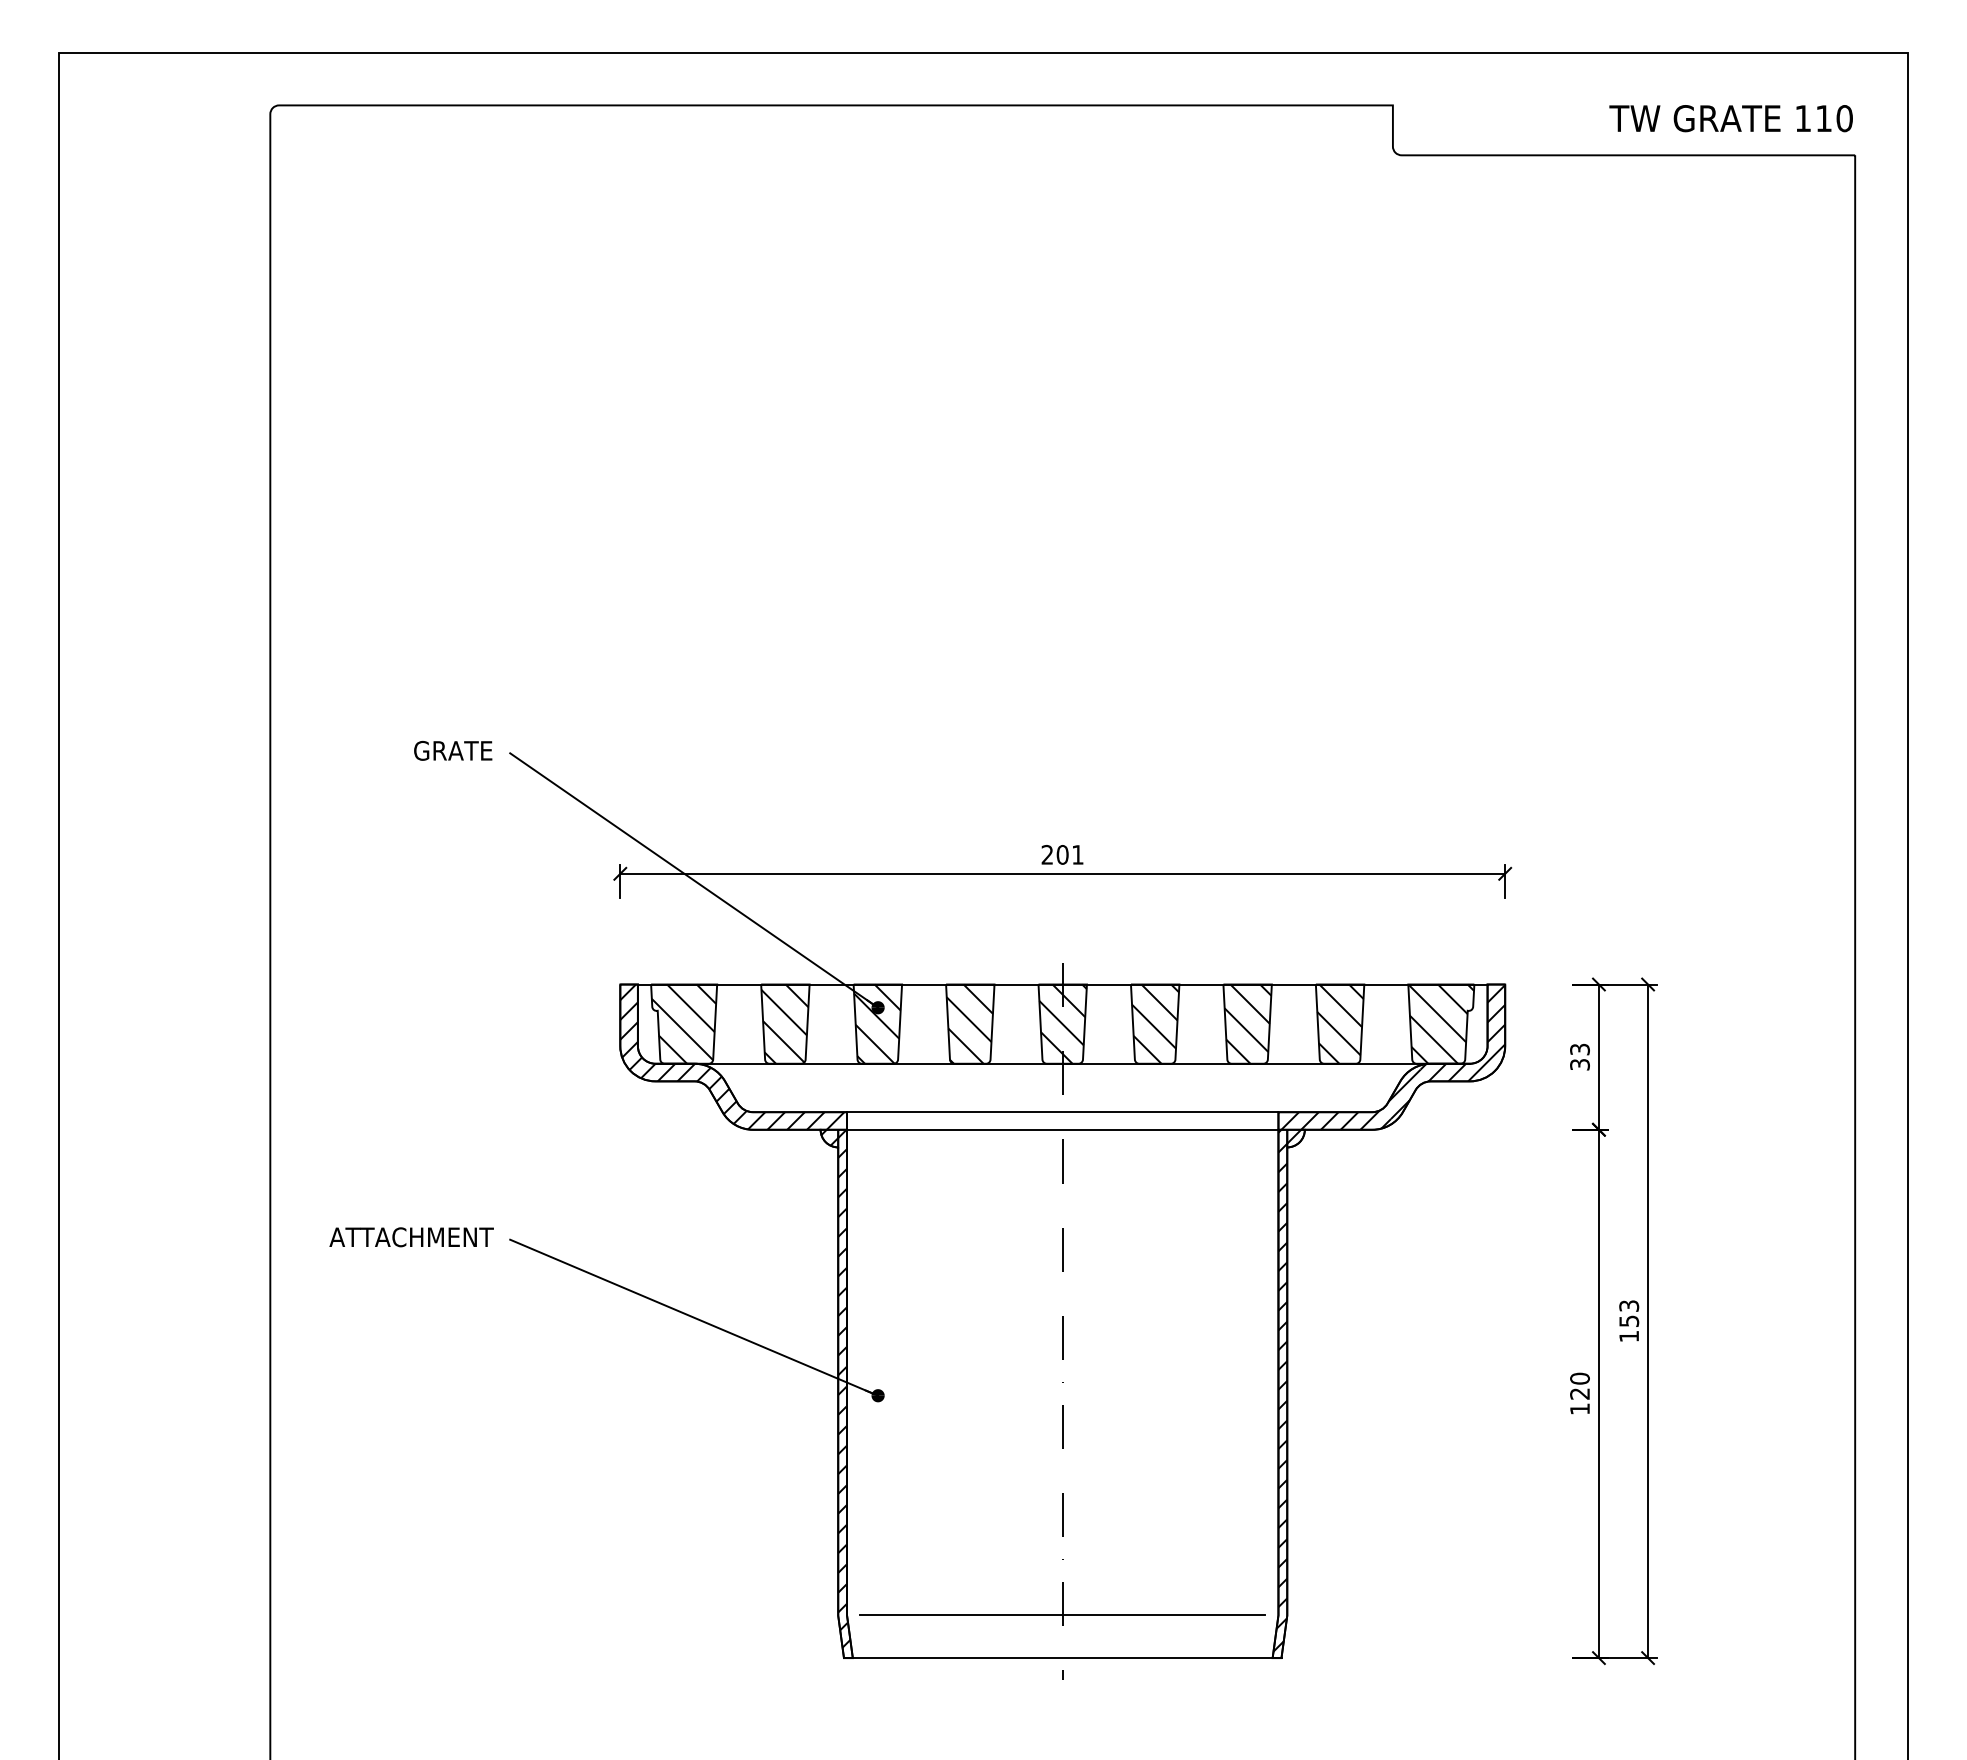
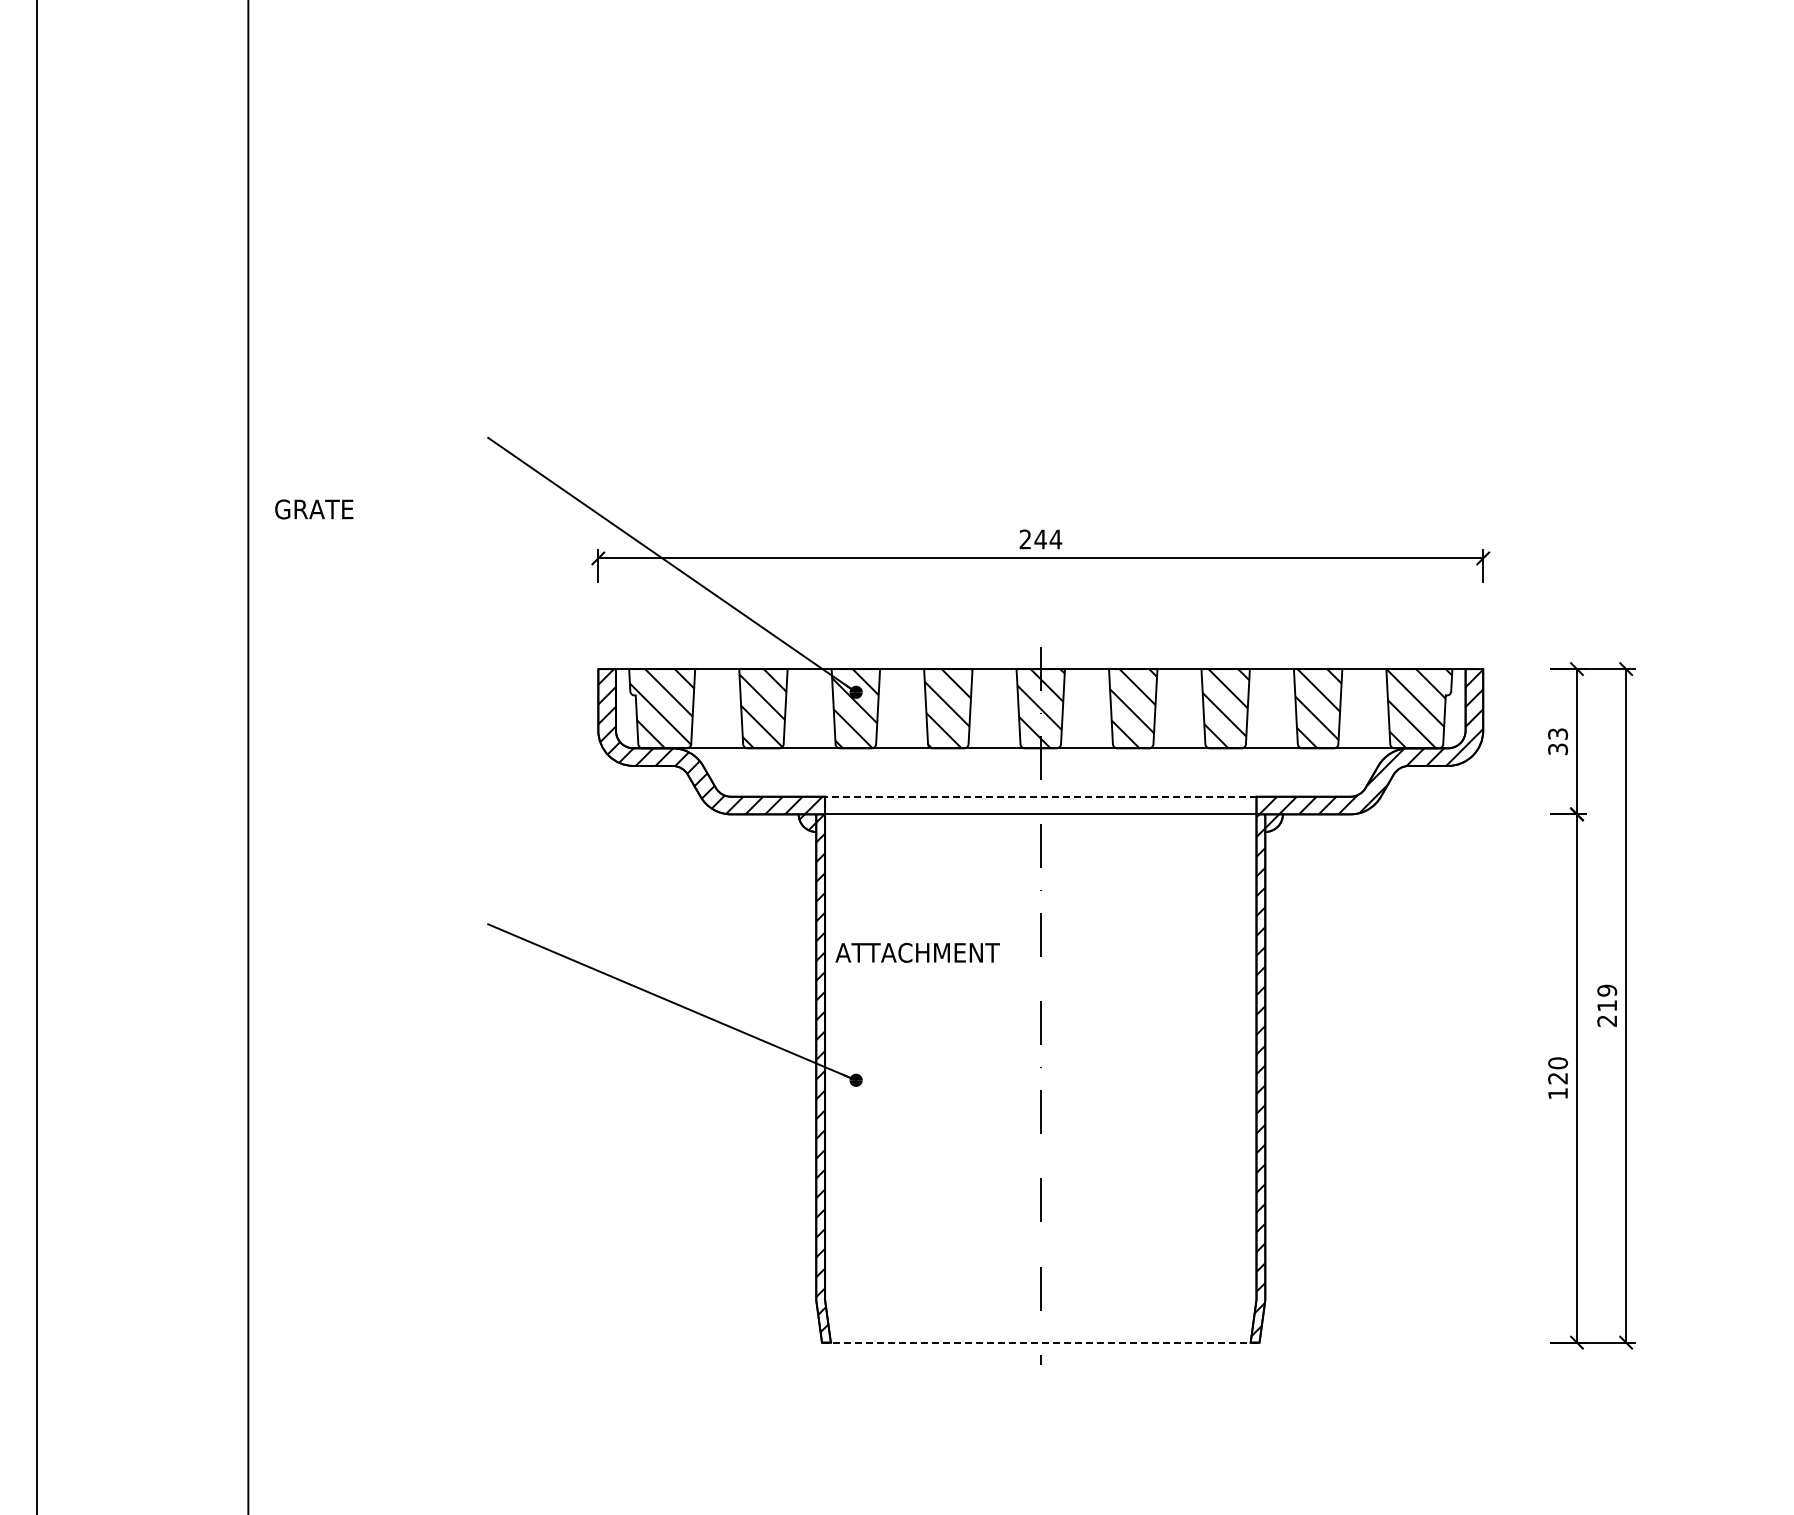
text: (453, 750) -> (314, 509), moved
text: (1070, 854) -> (1048, 539), 201 -> 244
line: (1062, 1112) -> (1040, 797), solid -> dashed
text: (411, 1237) -> (917, 953), moved
text: (1629, 1321) -> (1607, 1006), 153 -> 219
line: (1062, 1615) -> (1040, 1300), removed
line: (1062, 1658) -> (1040, 1343), solid -> dashed

